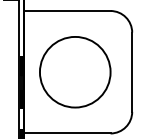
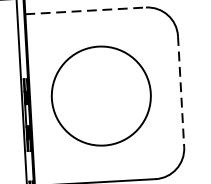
line: (68, 11) -> (87, 11), solid -> dashed
line: (132, 72) -> (181, 91), solid -> dashed

